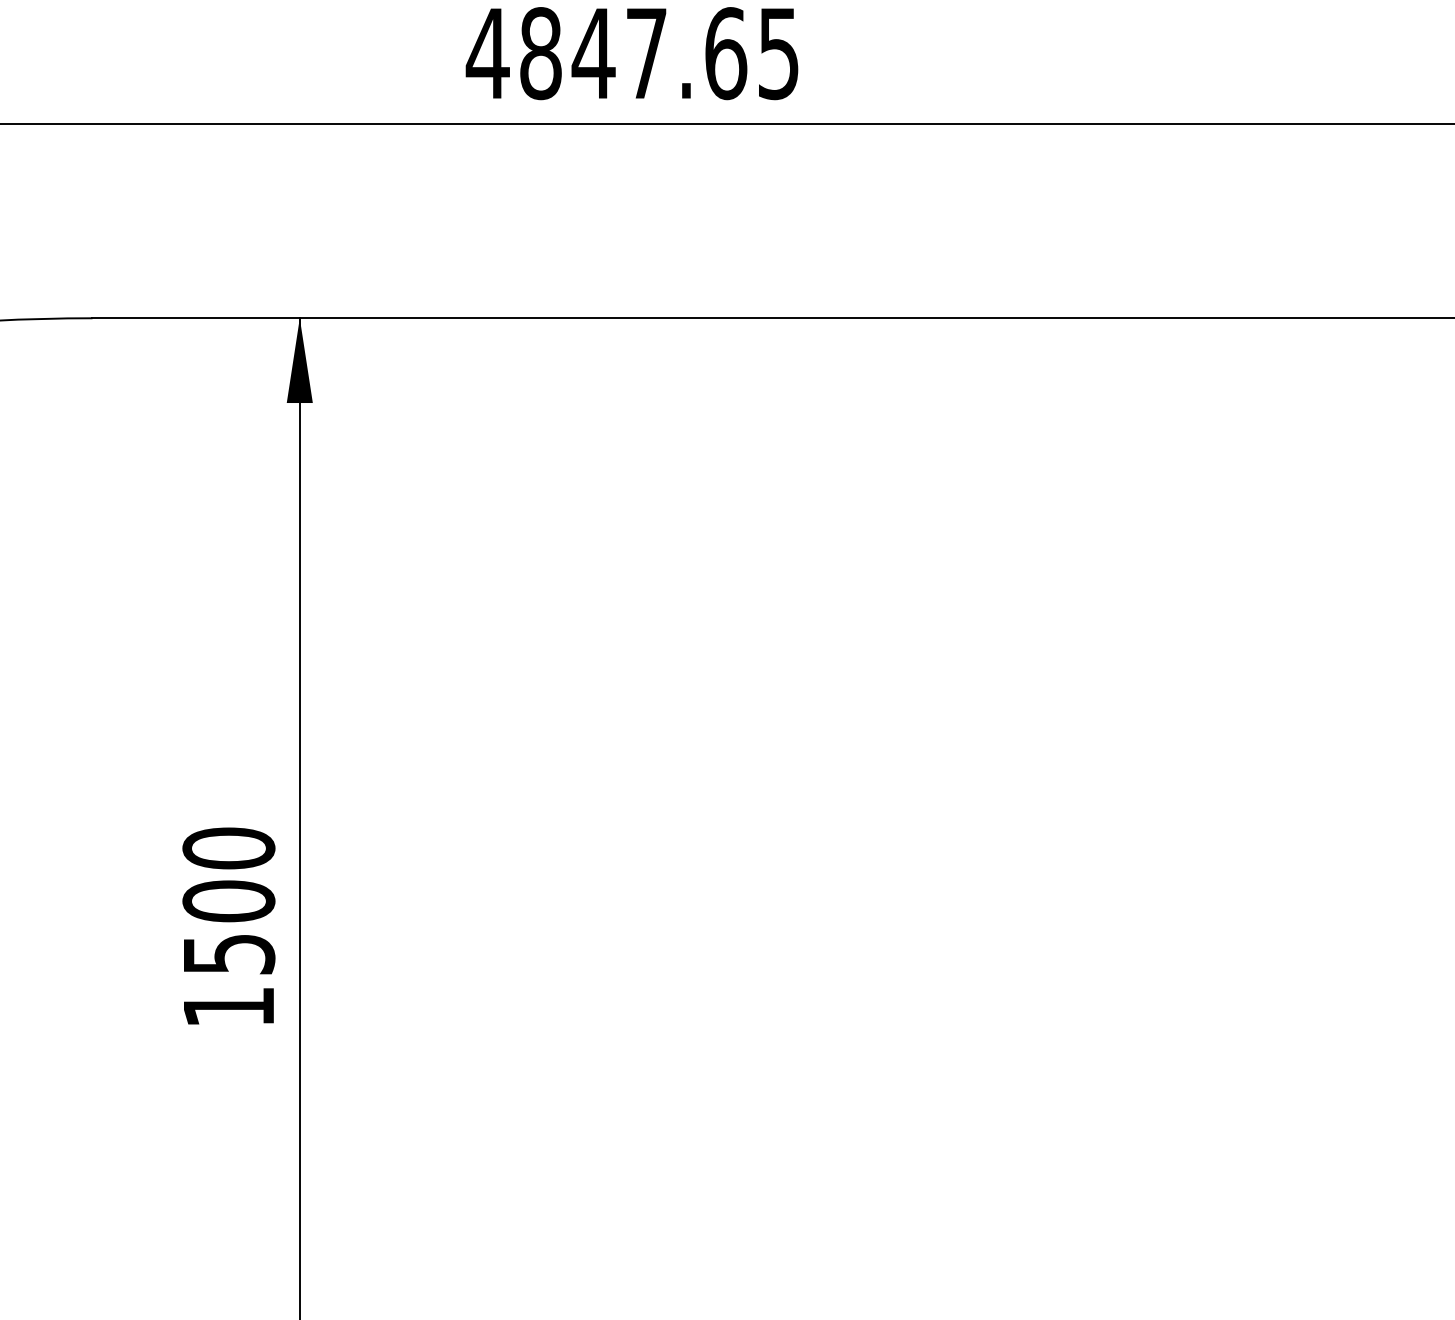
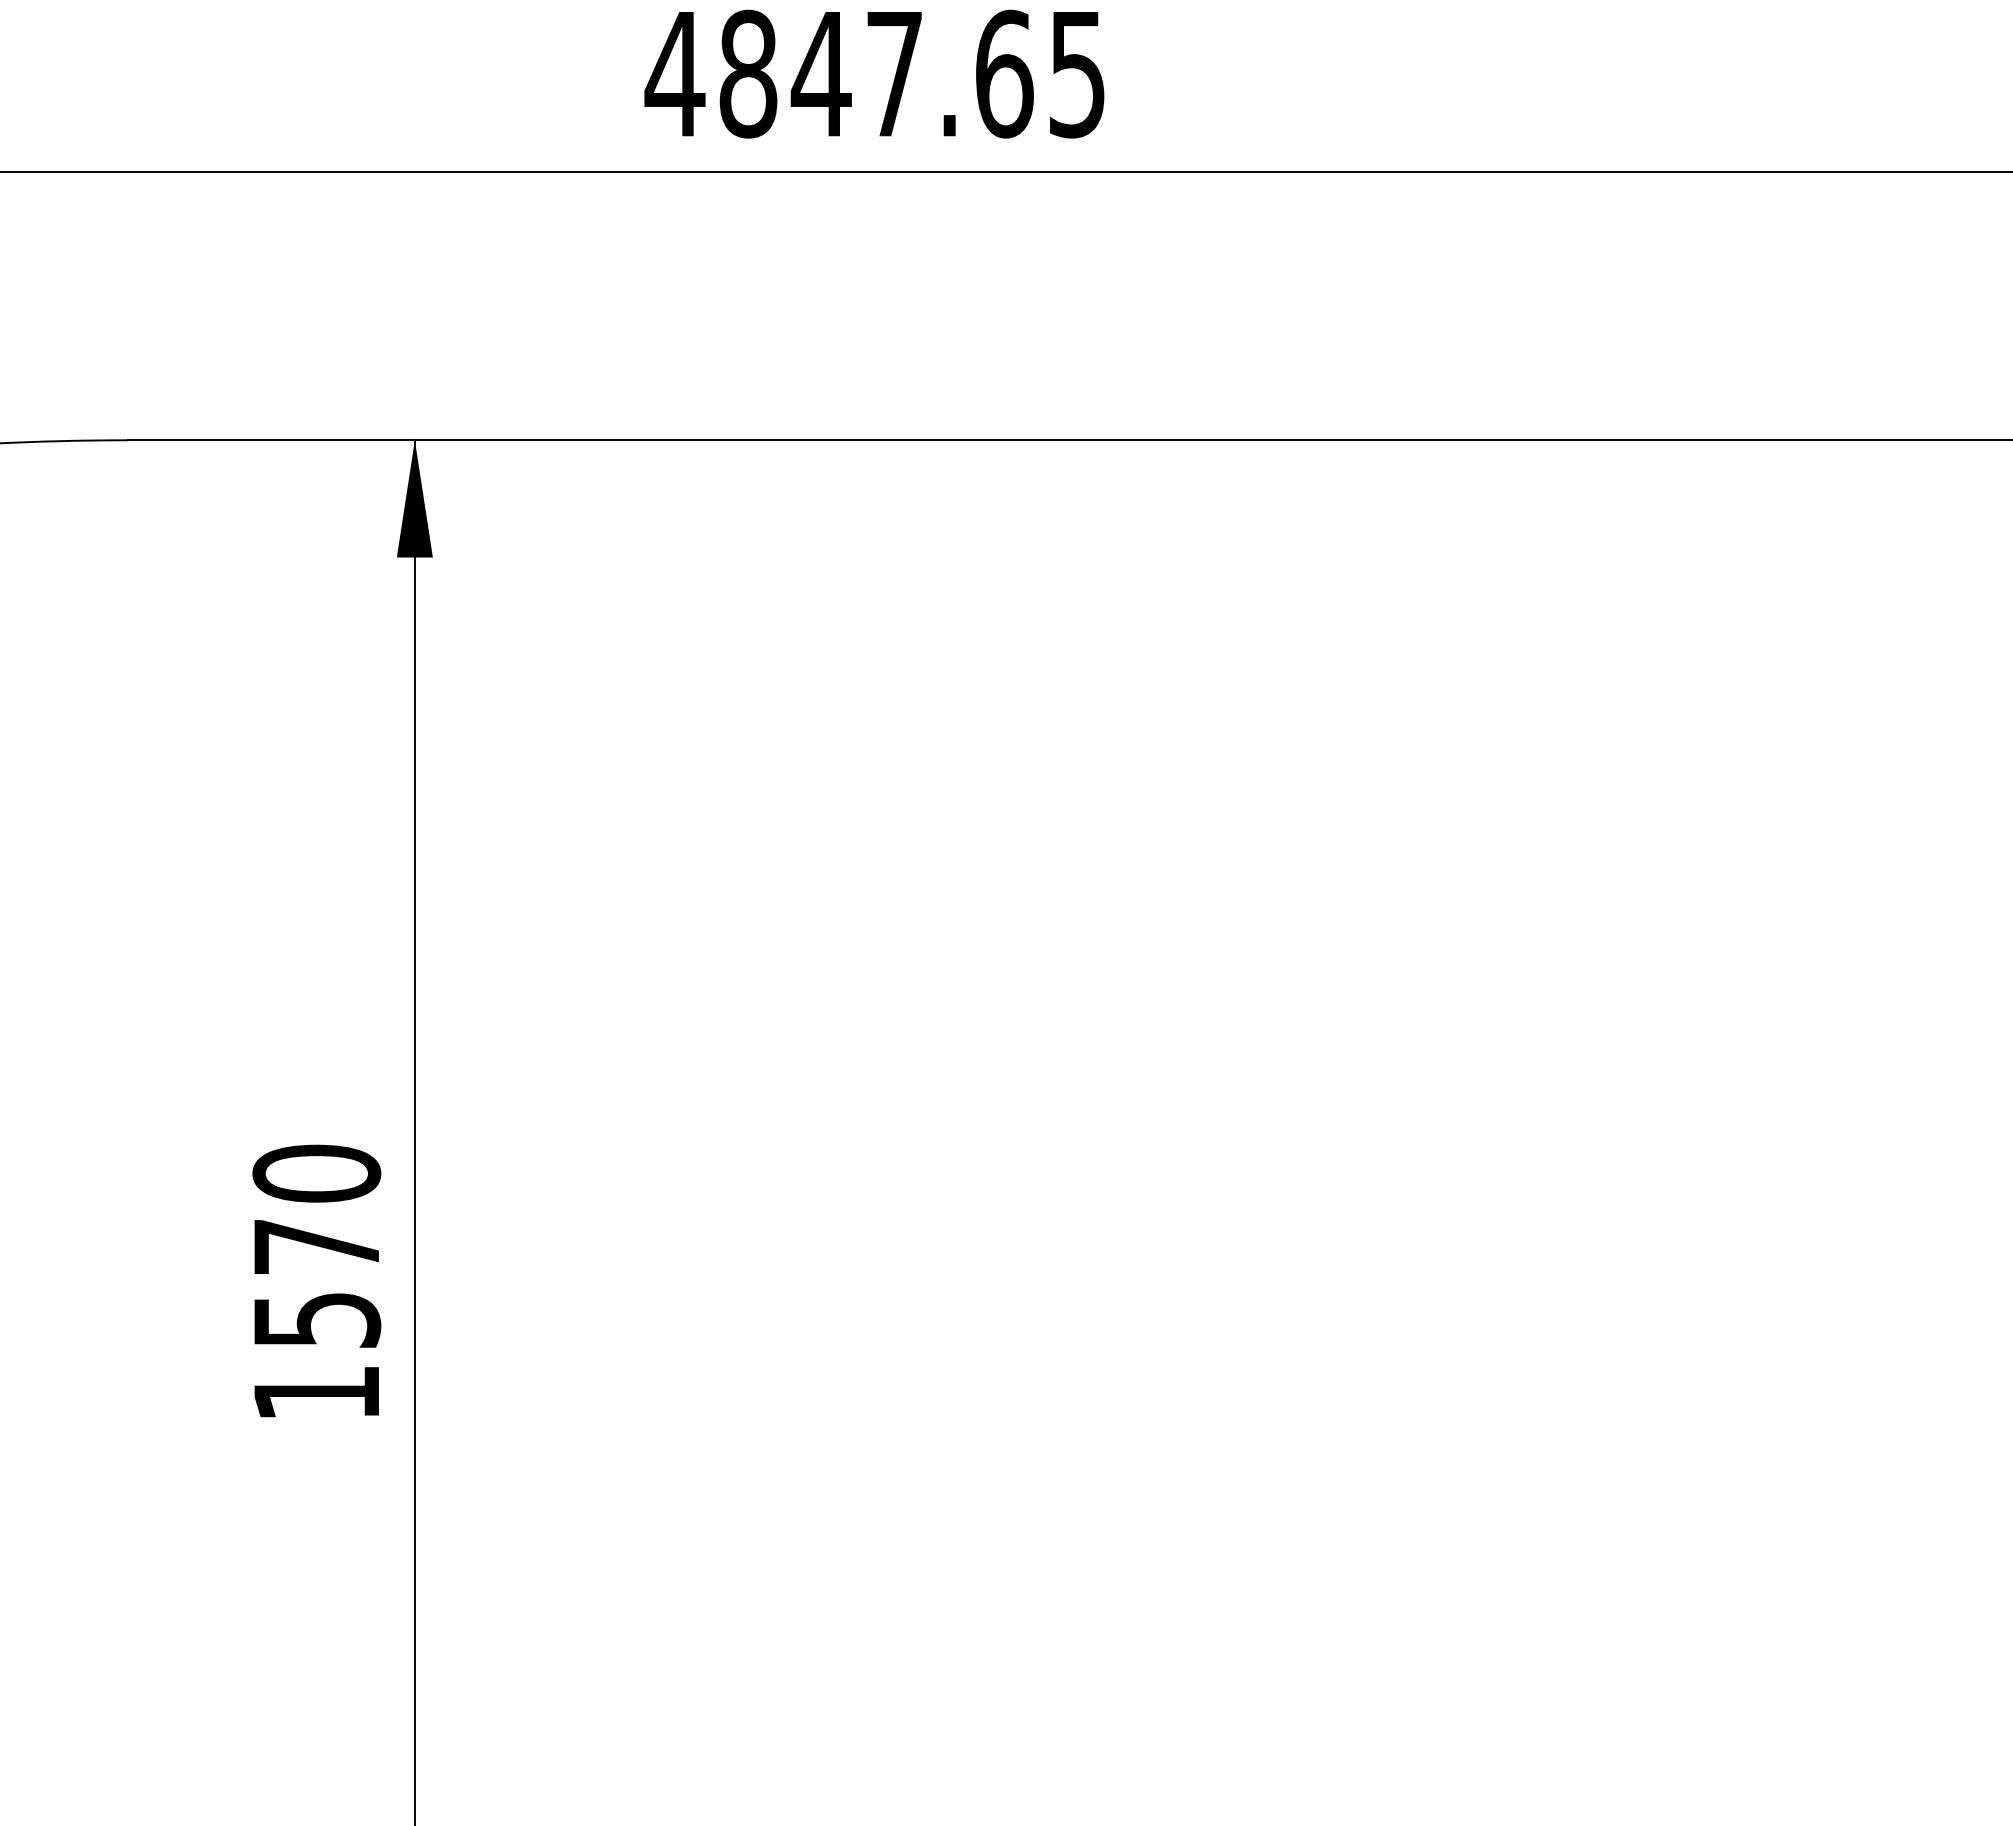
text: (228, 901) -> (316, 1246), 1500 -> 1570

